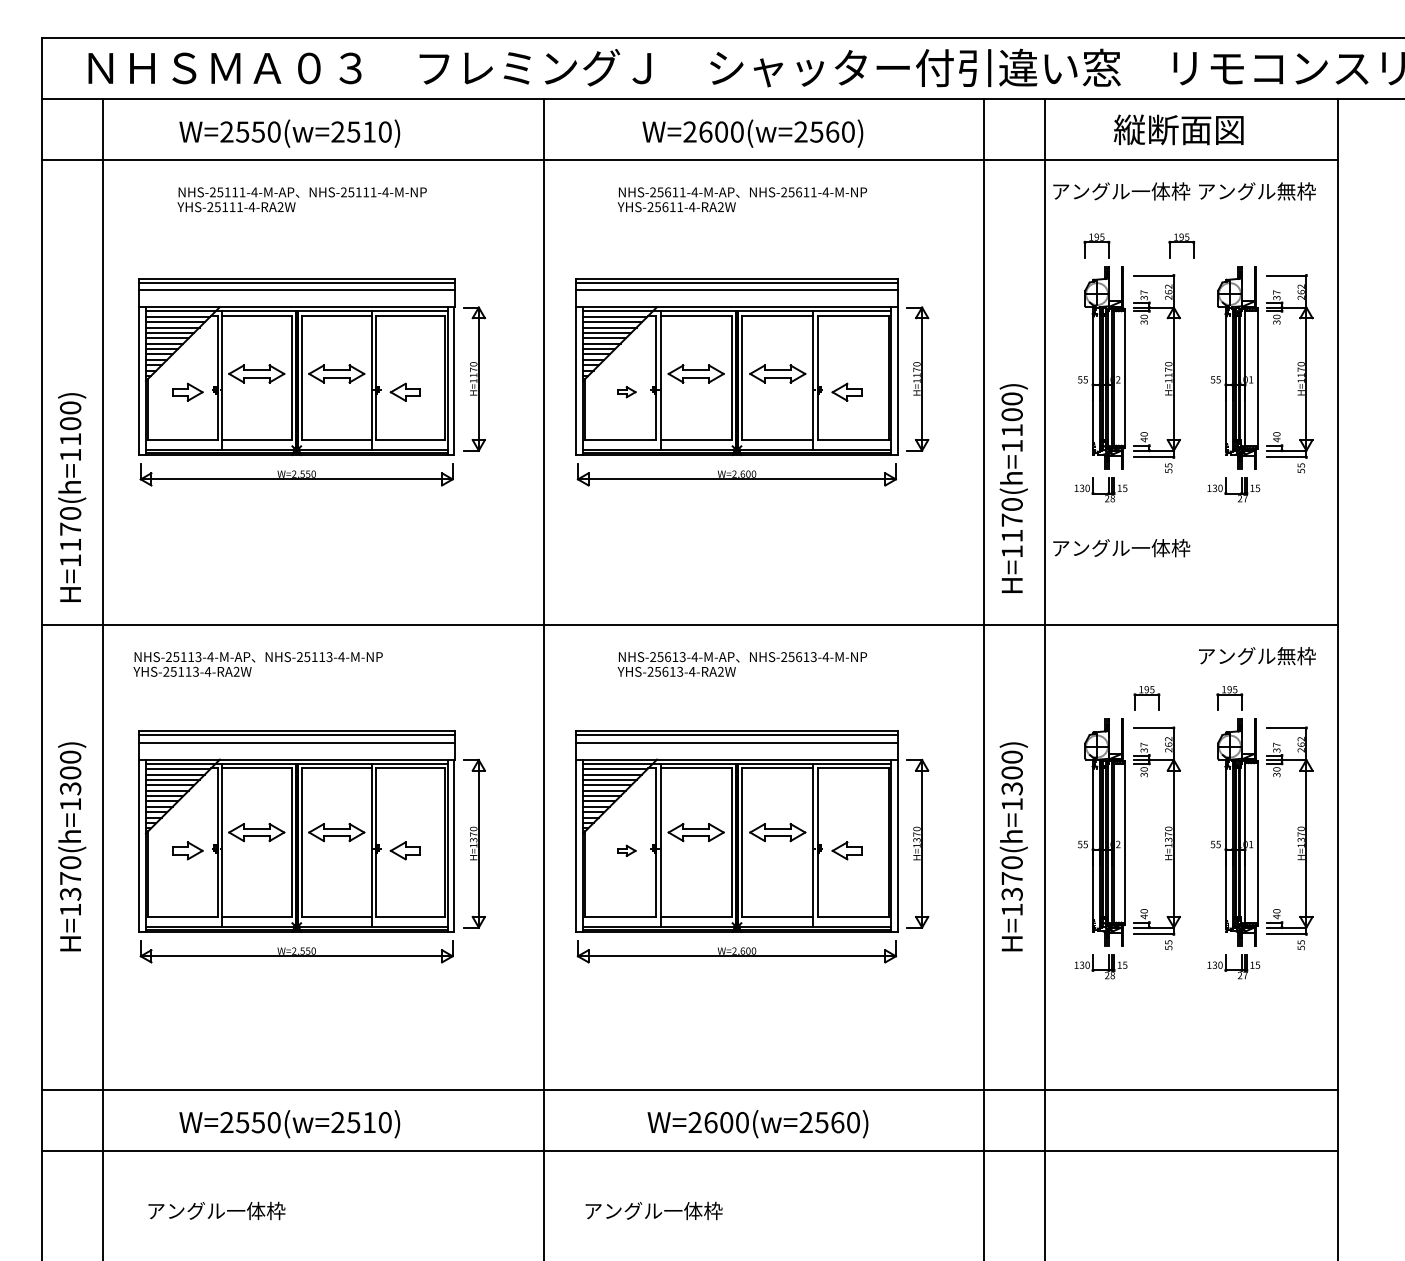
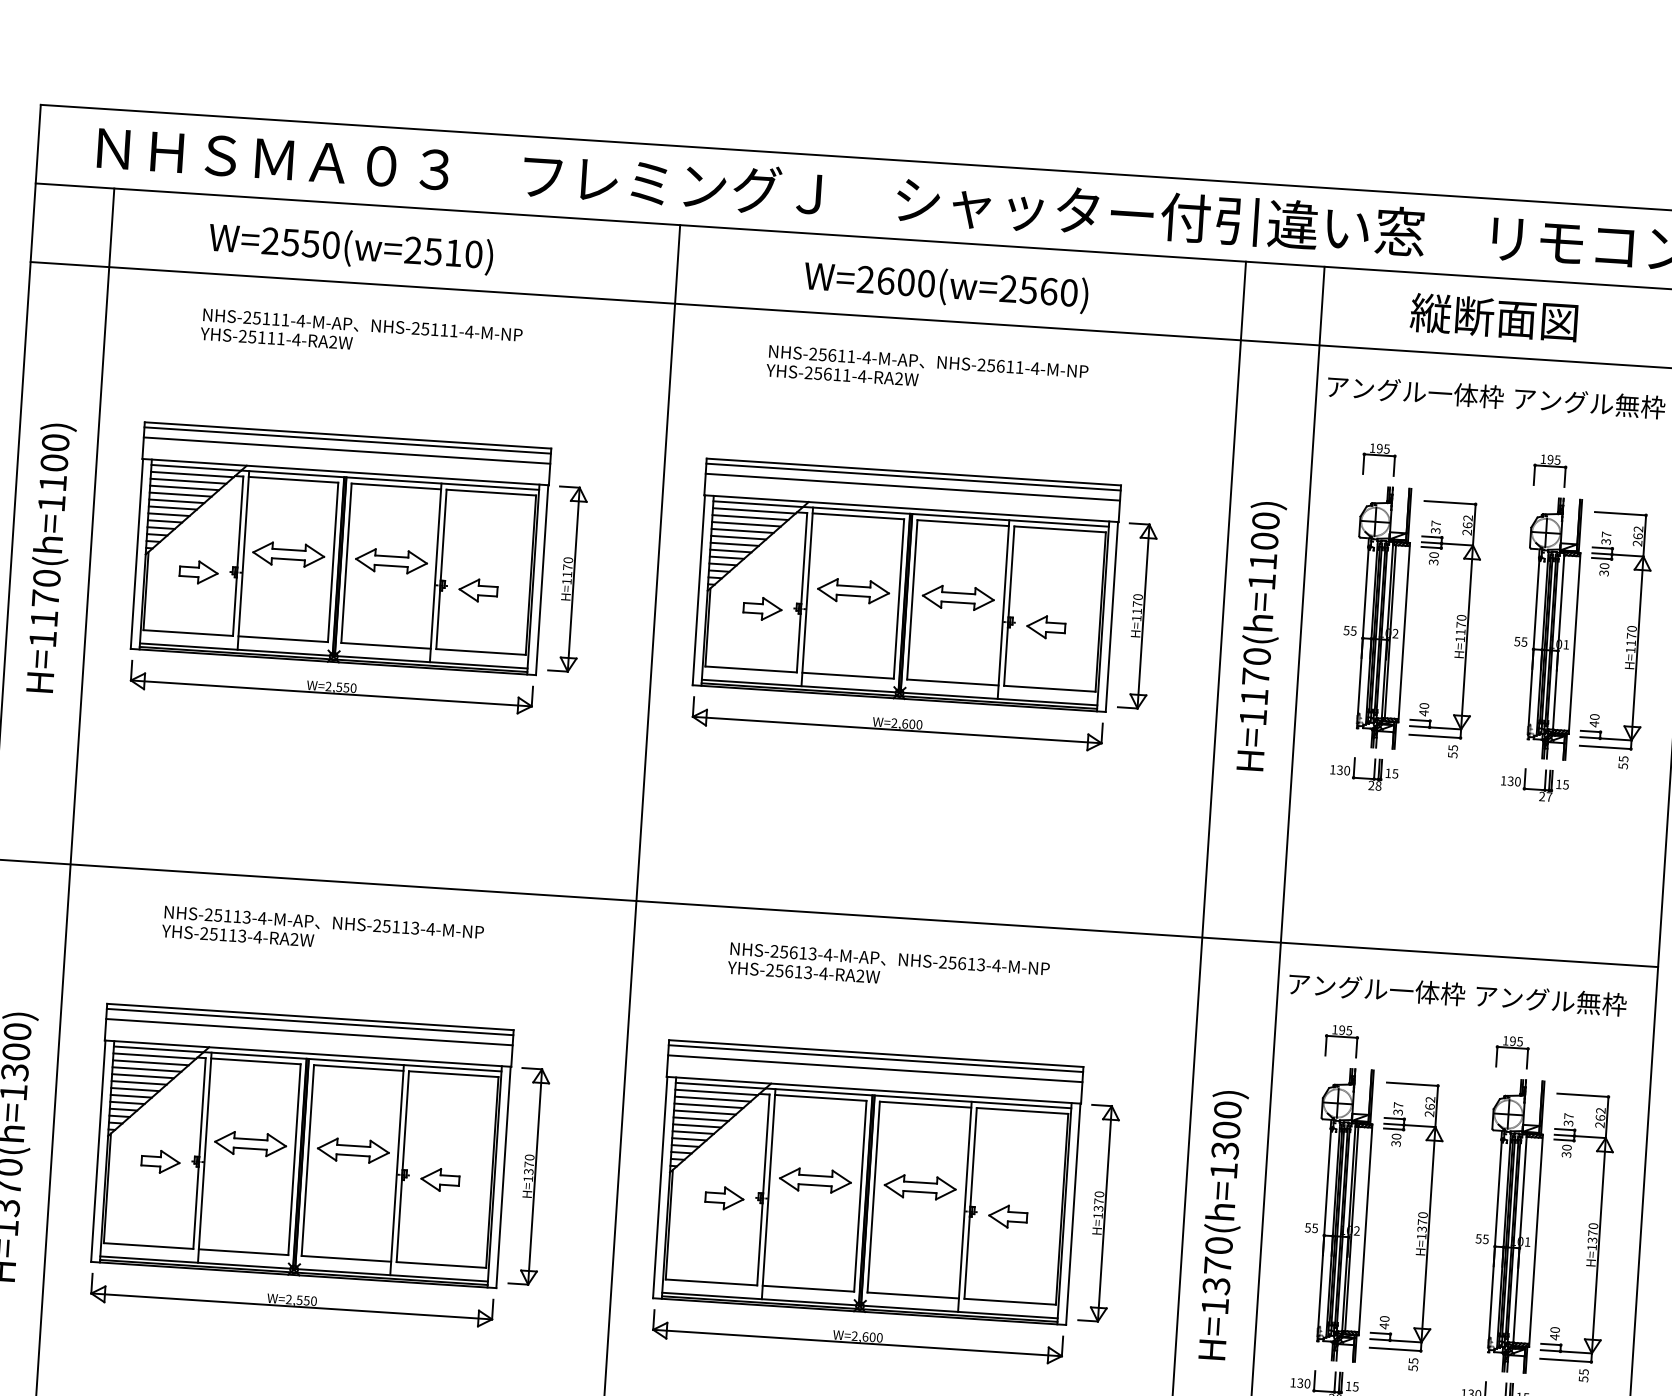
part: (1181, 245) -> (1549, 470), moved
part: (626, 391) -> (762, 607), size x1.67
text: (1013, 488) -> (1260, 636), moved
text: (72, 497) -> (50, 557), moved
text: (1121, 548) -> (1376, 989), moved
text: (257, 664) -> (322, 931), moved
part: (1146, 698) -> (1341, 1041), moved
part: (626, 850) -> (724, 1197), size x1.67

